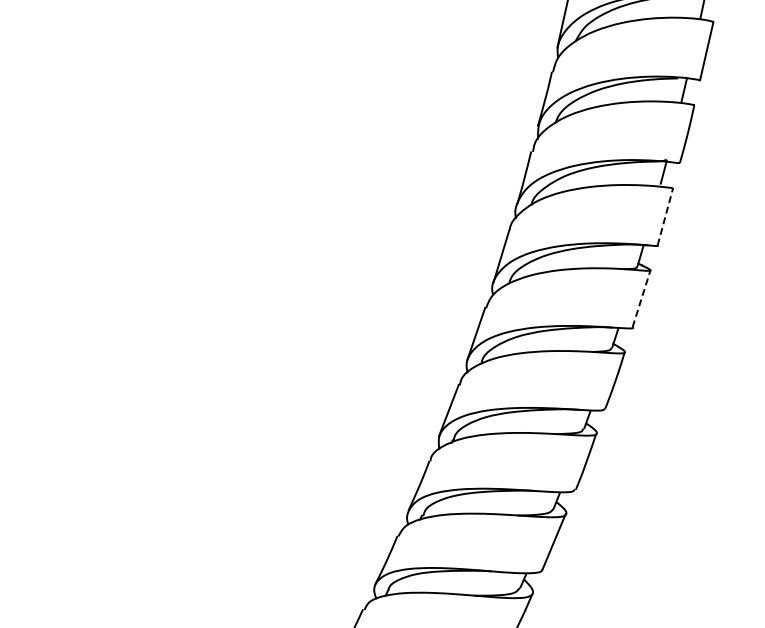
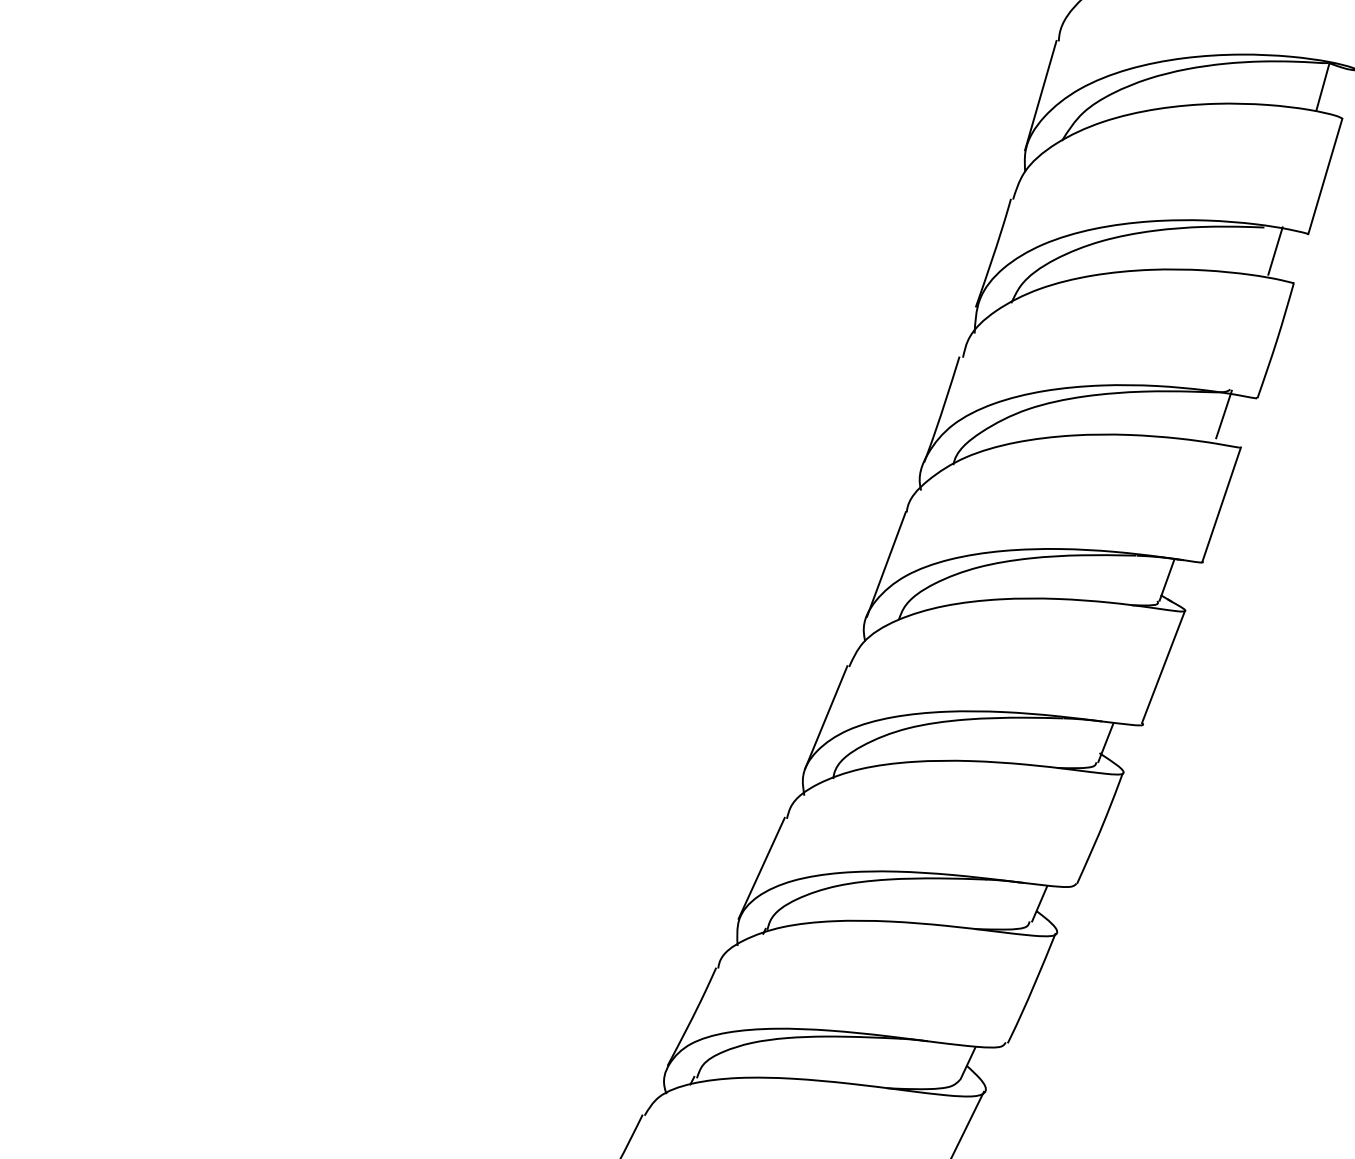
line: (665, 216) -> (1221, 504), dashed -> solid
line: (641, 298) -> (1163, 666), dashed -> solid

